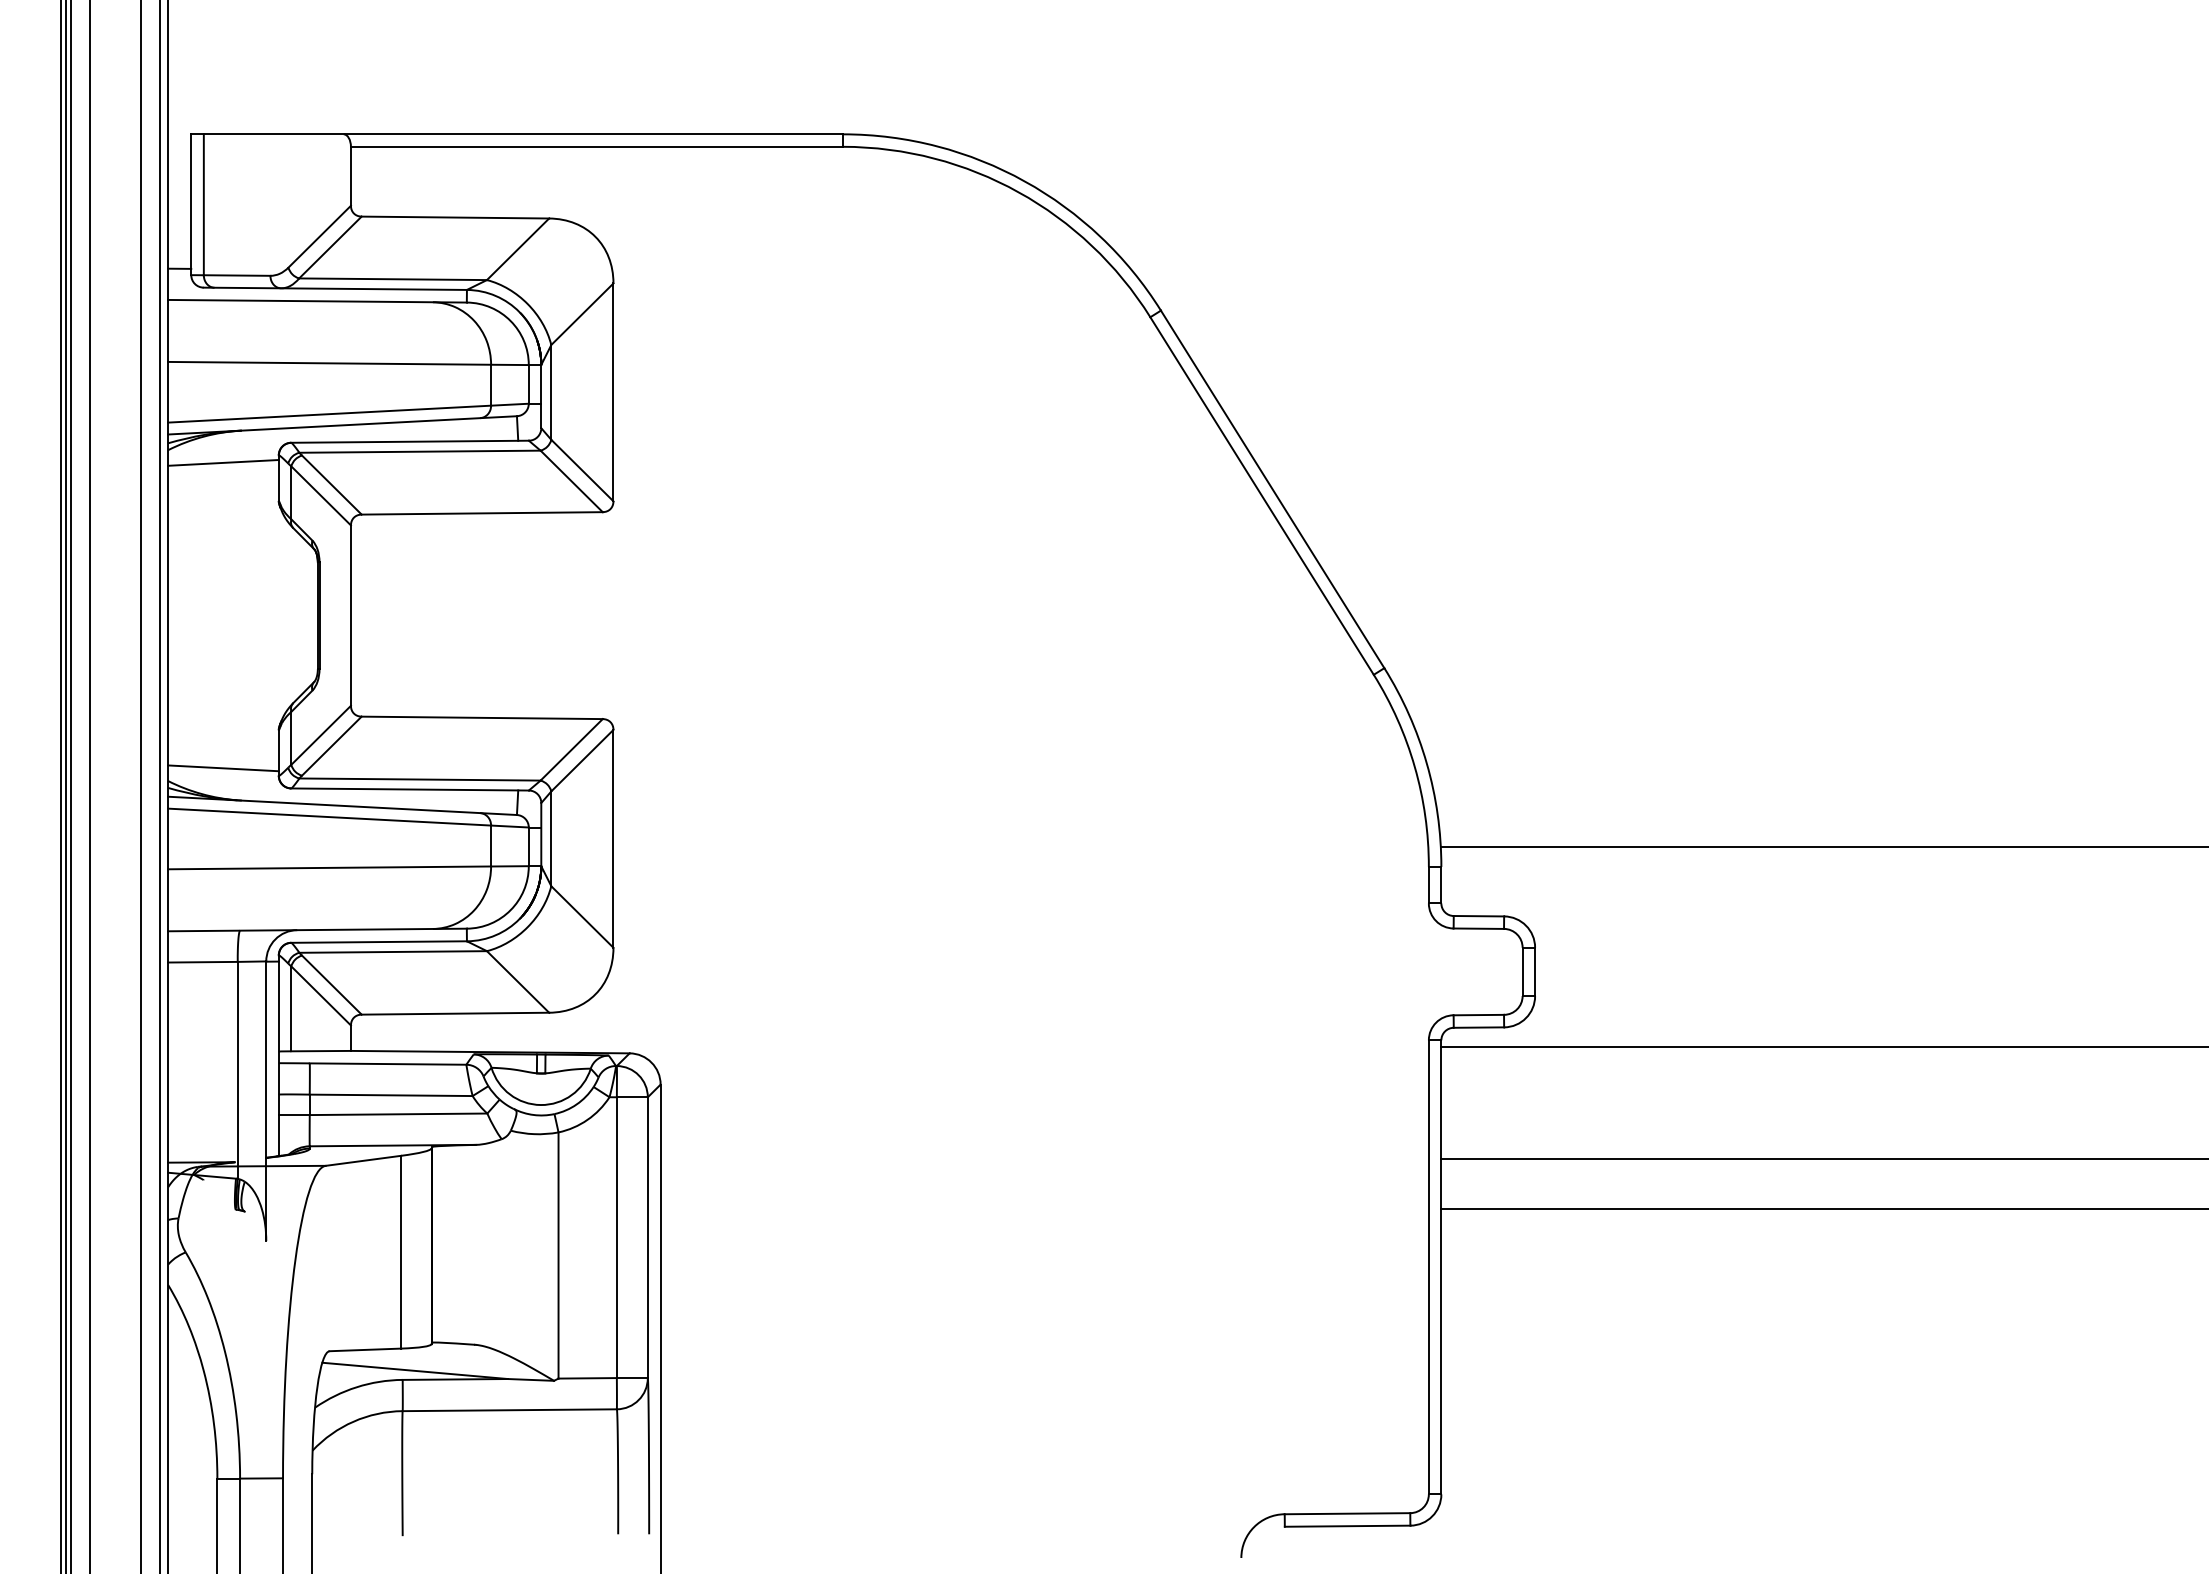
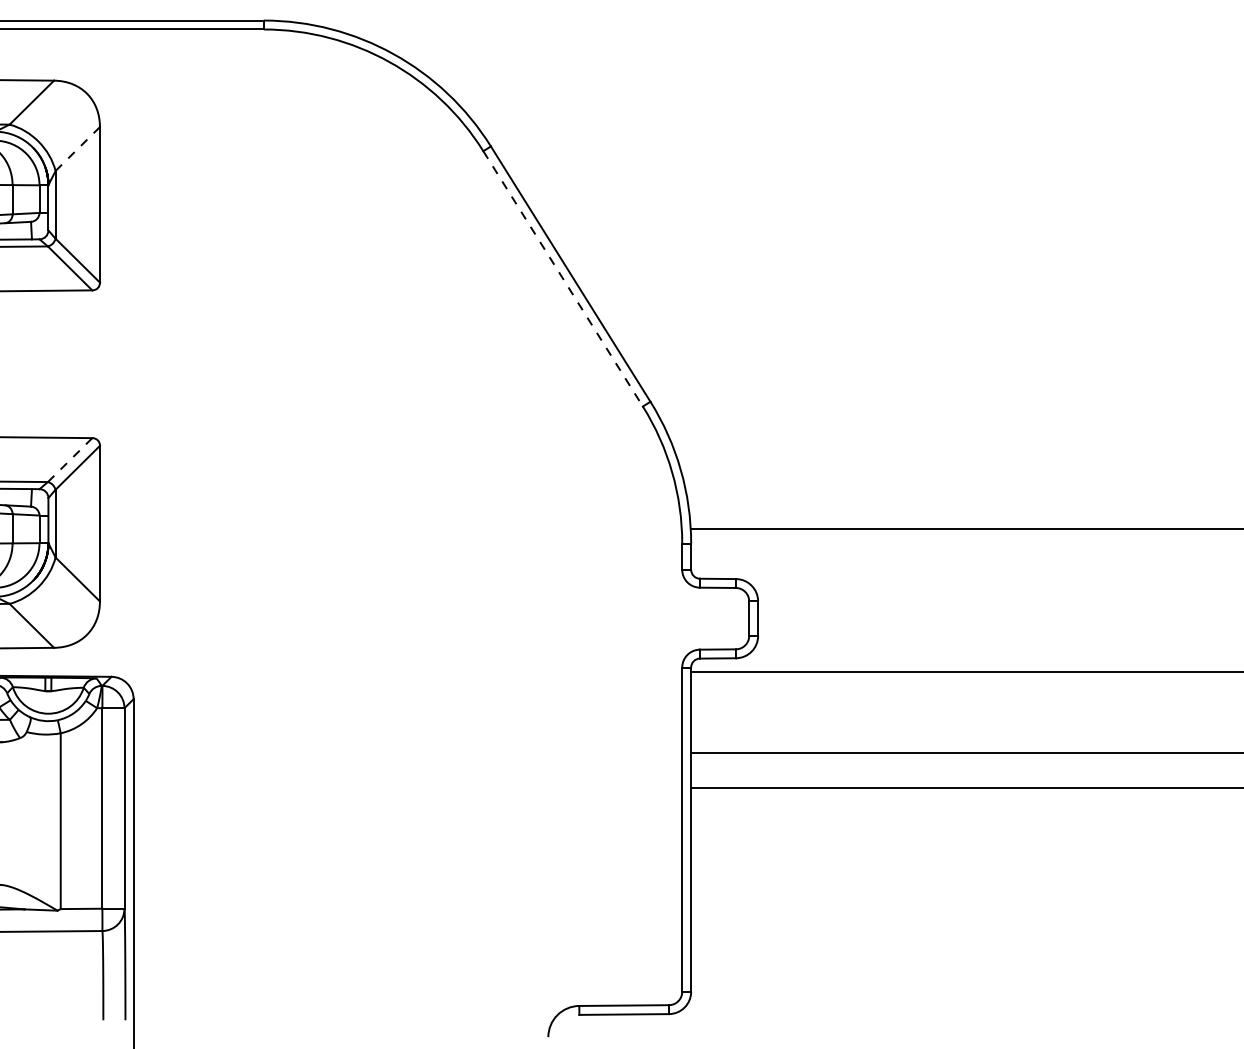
line: (582, 314) -> (77, 149), solid -> dashed
line: (1262, 496) -> (563, 279), solid -> dashed
line: (571, 749) -> (70, 459), solid -> dashed

